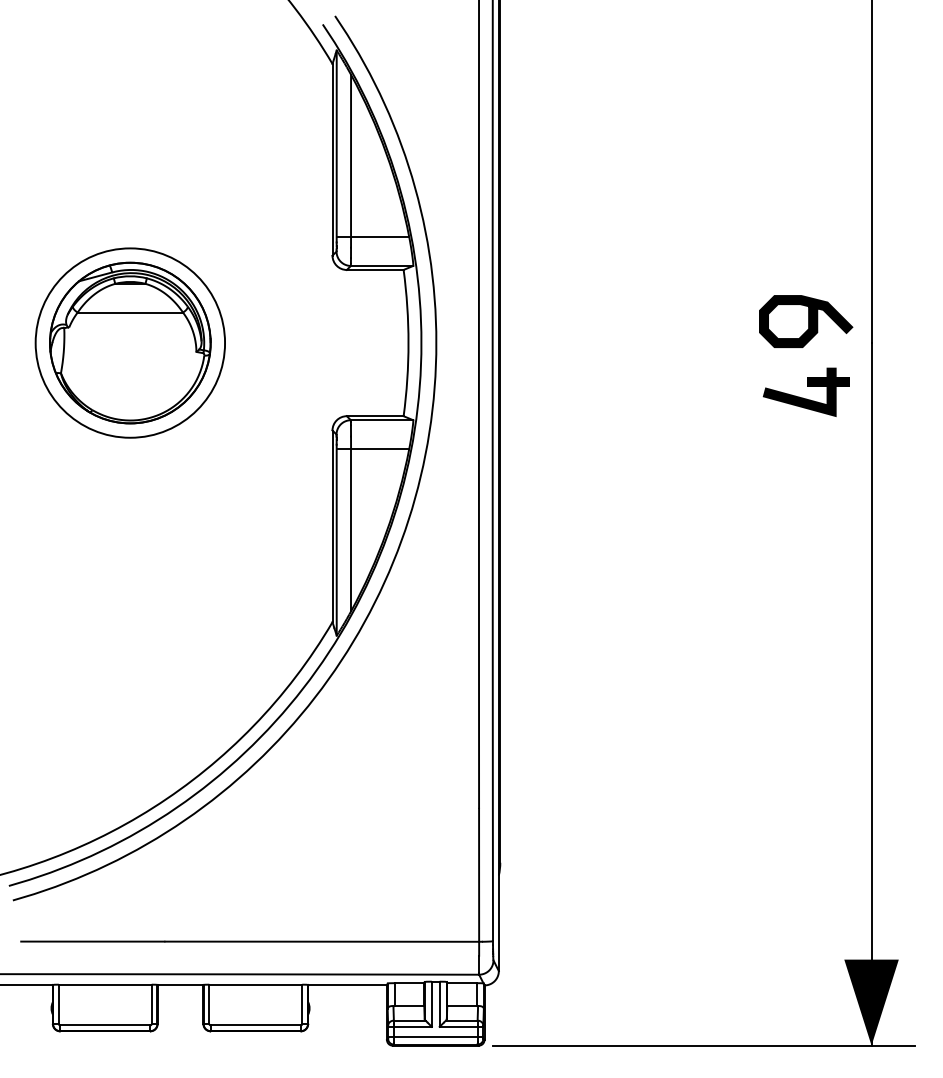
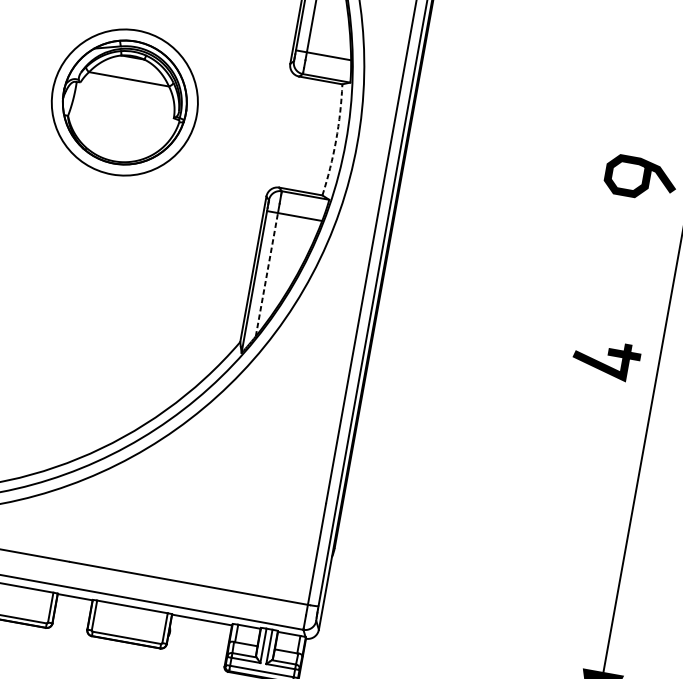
arc: (408, 343) -> (336, 140), solid -> dashed
part: (805, 391) -> (605, 358), moved
line: (351, 529) -> (267, 274), solid -> dashed

